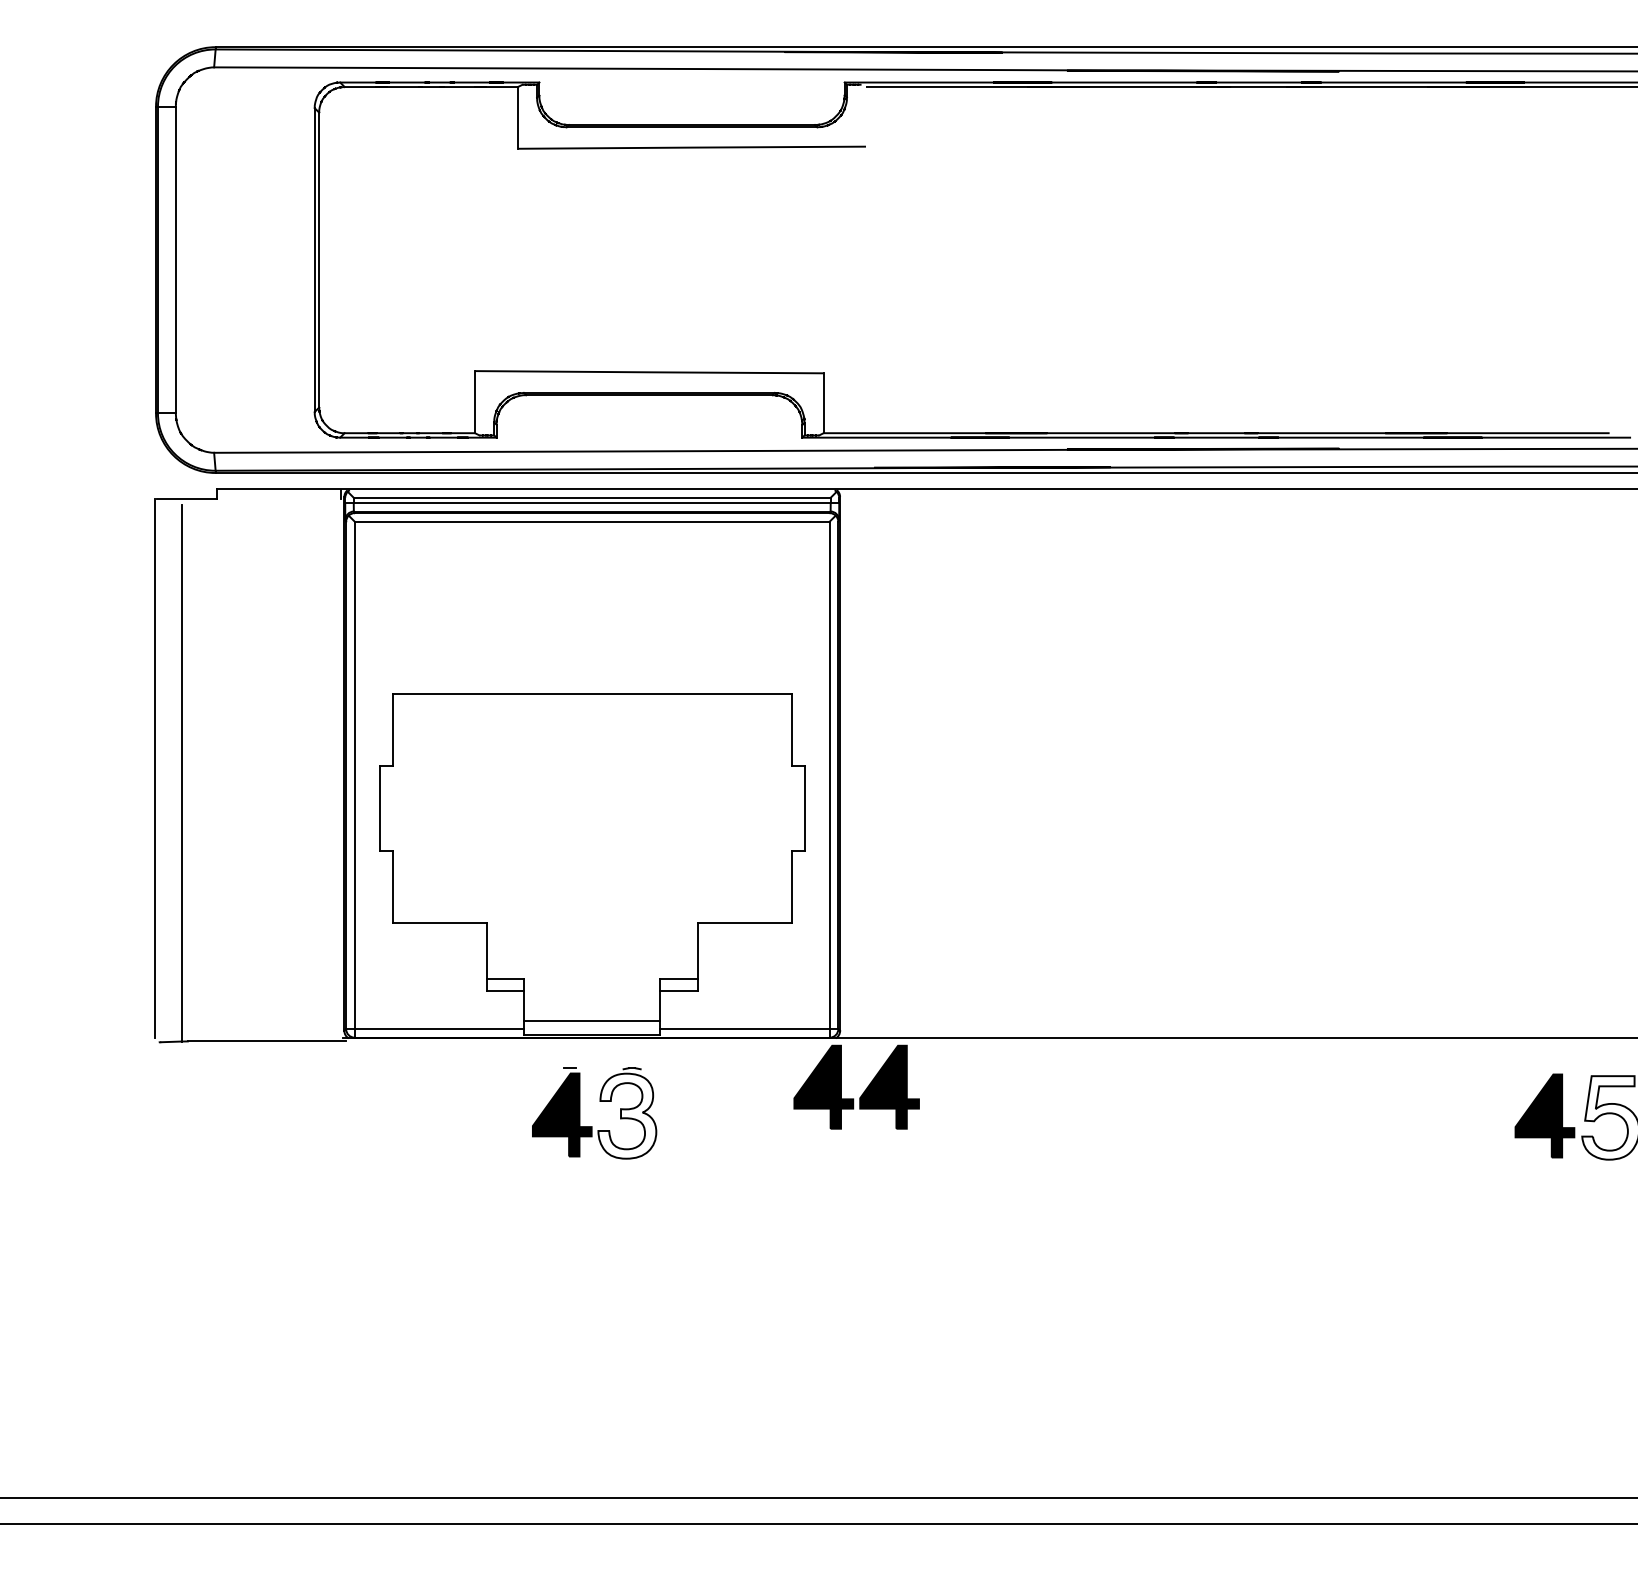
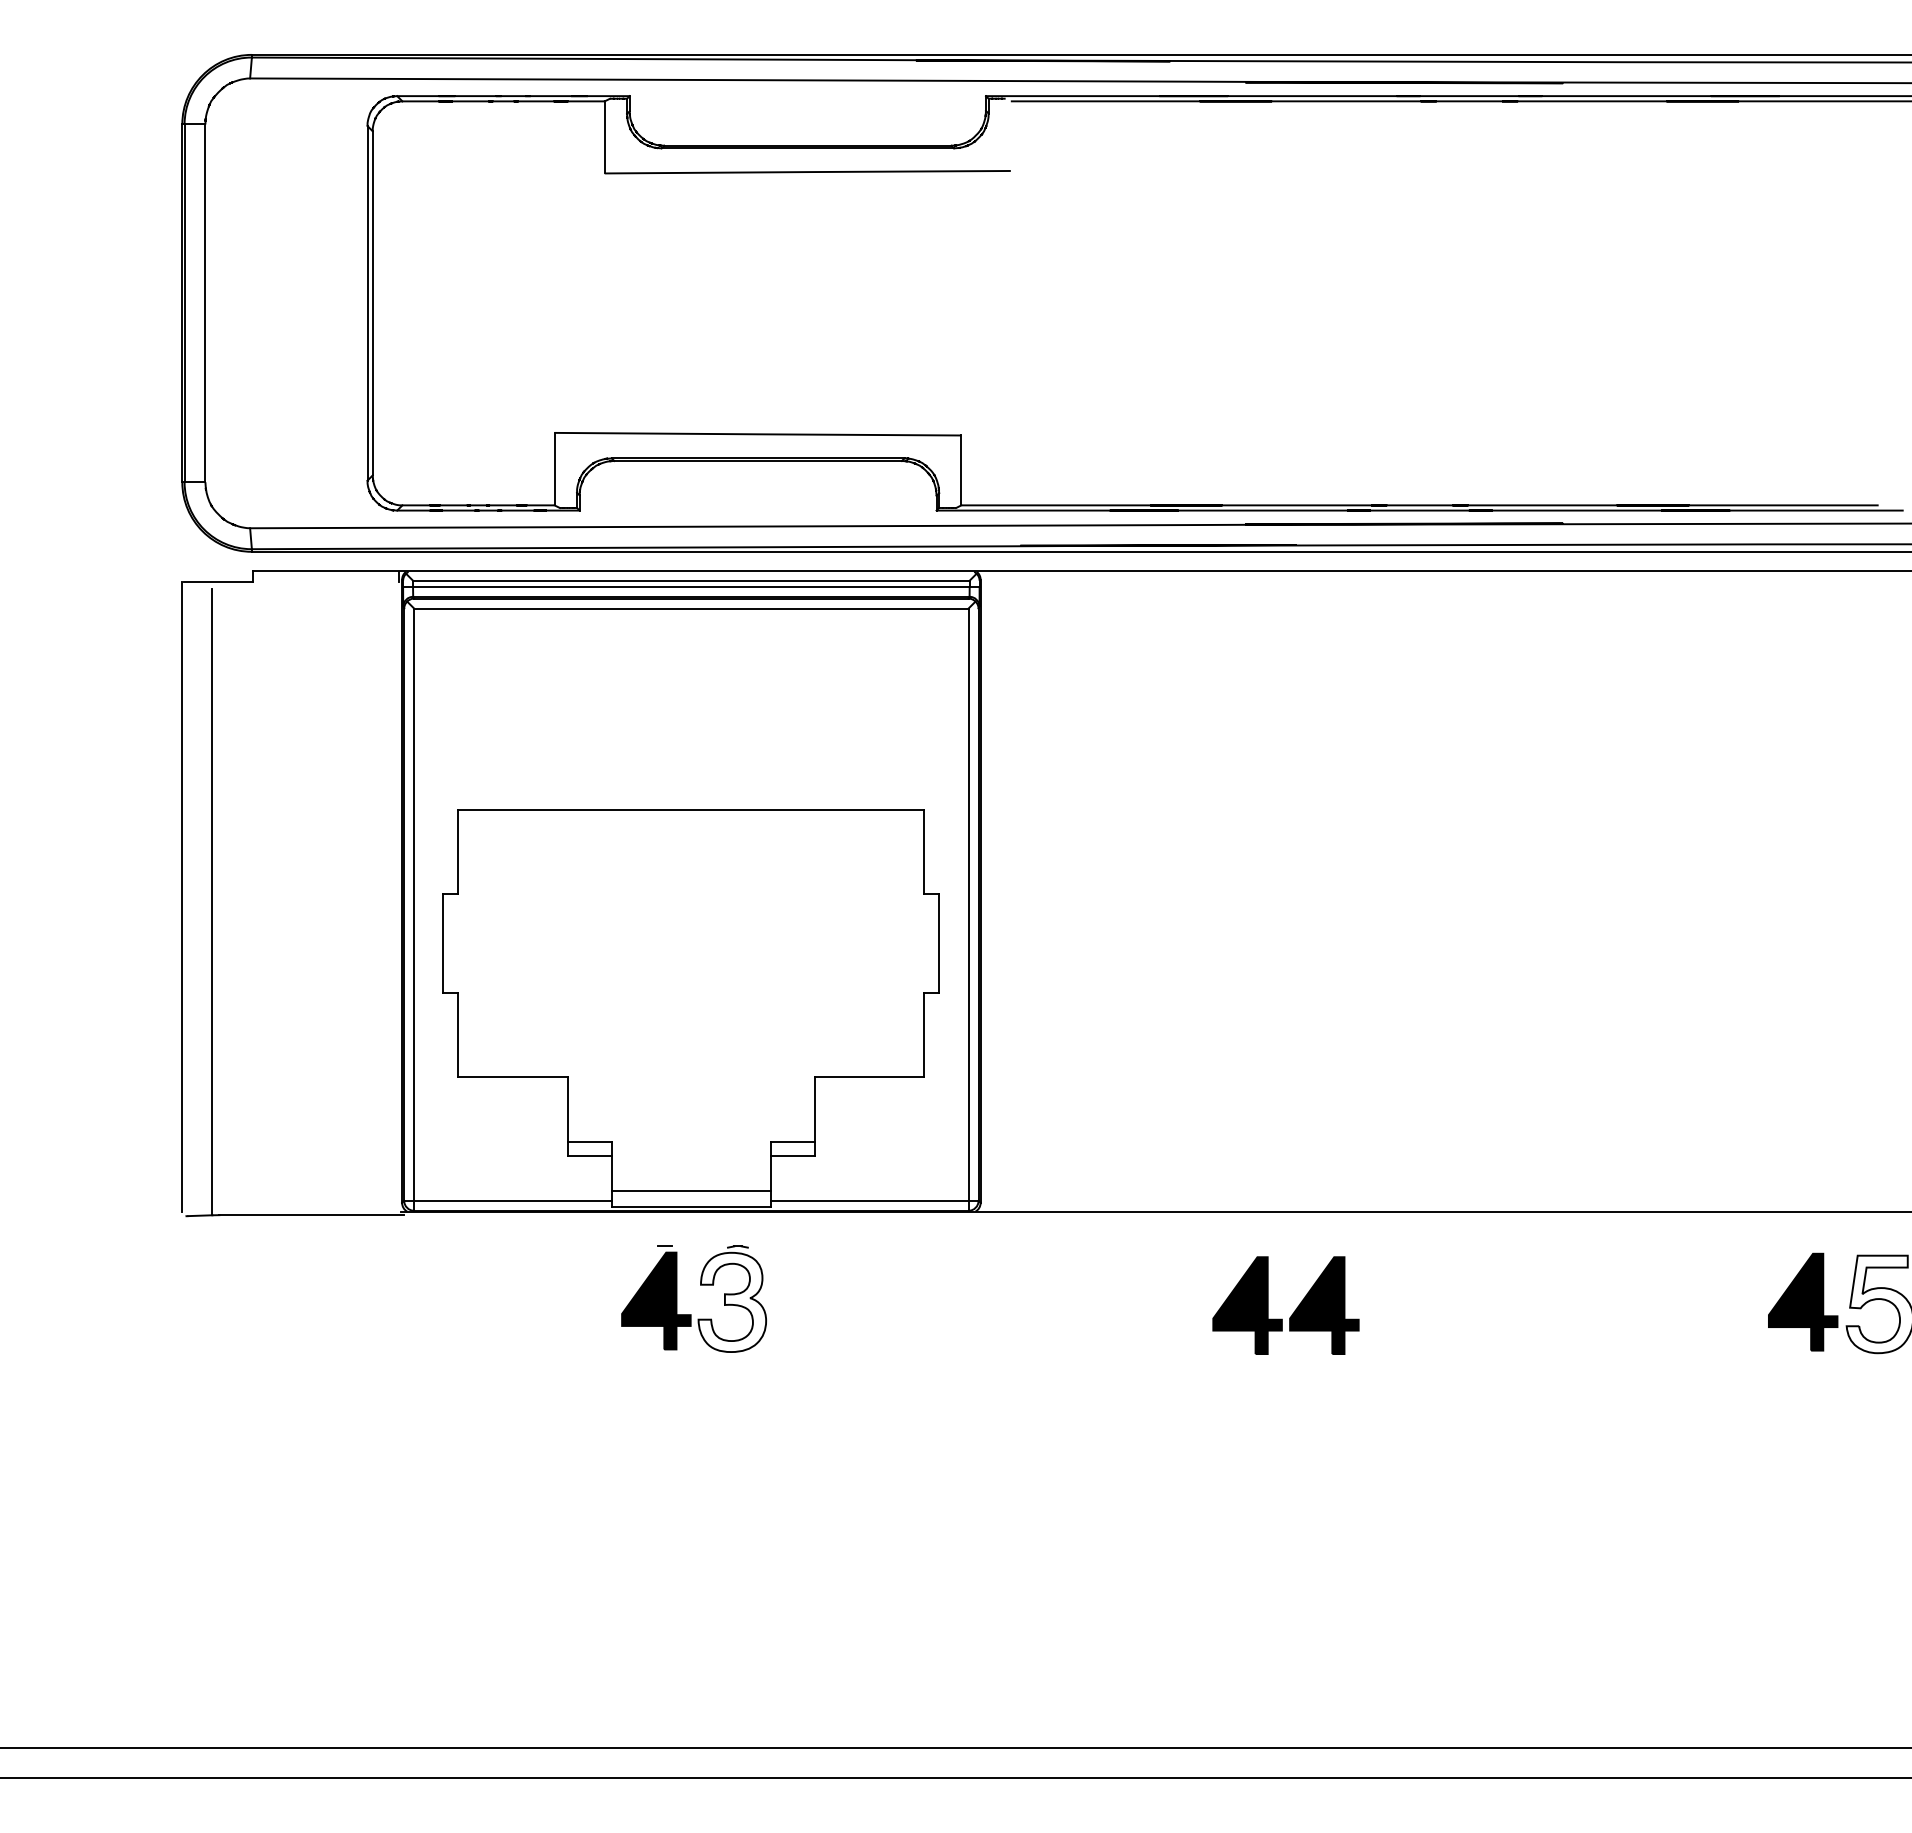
part: (863, 1091) -> (1294, 1310), moved

